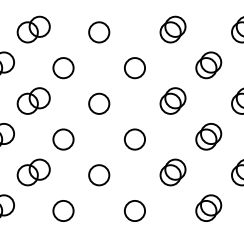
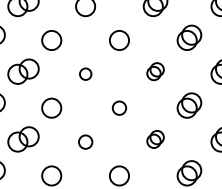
part: (172, 100) -> (155, 71), size x0.7
circle: (99, 103) -> (85, 74), size x0.6
circle: (134, 139) -> (119, 108), size x0.7
part: (172, 172) -> (155, 139), size x0.7
circle: (99, 175) -> (85, 142), size x0.7

